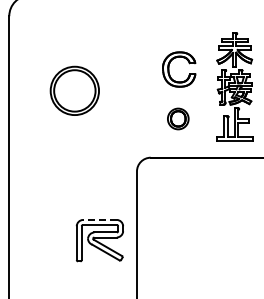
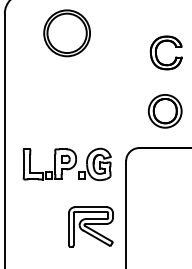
part: (169, 69) -> (157, 52), moved
part: (74, 90) -> (66, 32), moved
part: (178, 118) -> (165, 110), size x1.67
part: (74, 174) -> (66, 164), added
line: (99, 219) -> (90, 206), dashed -> solid

